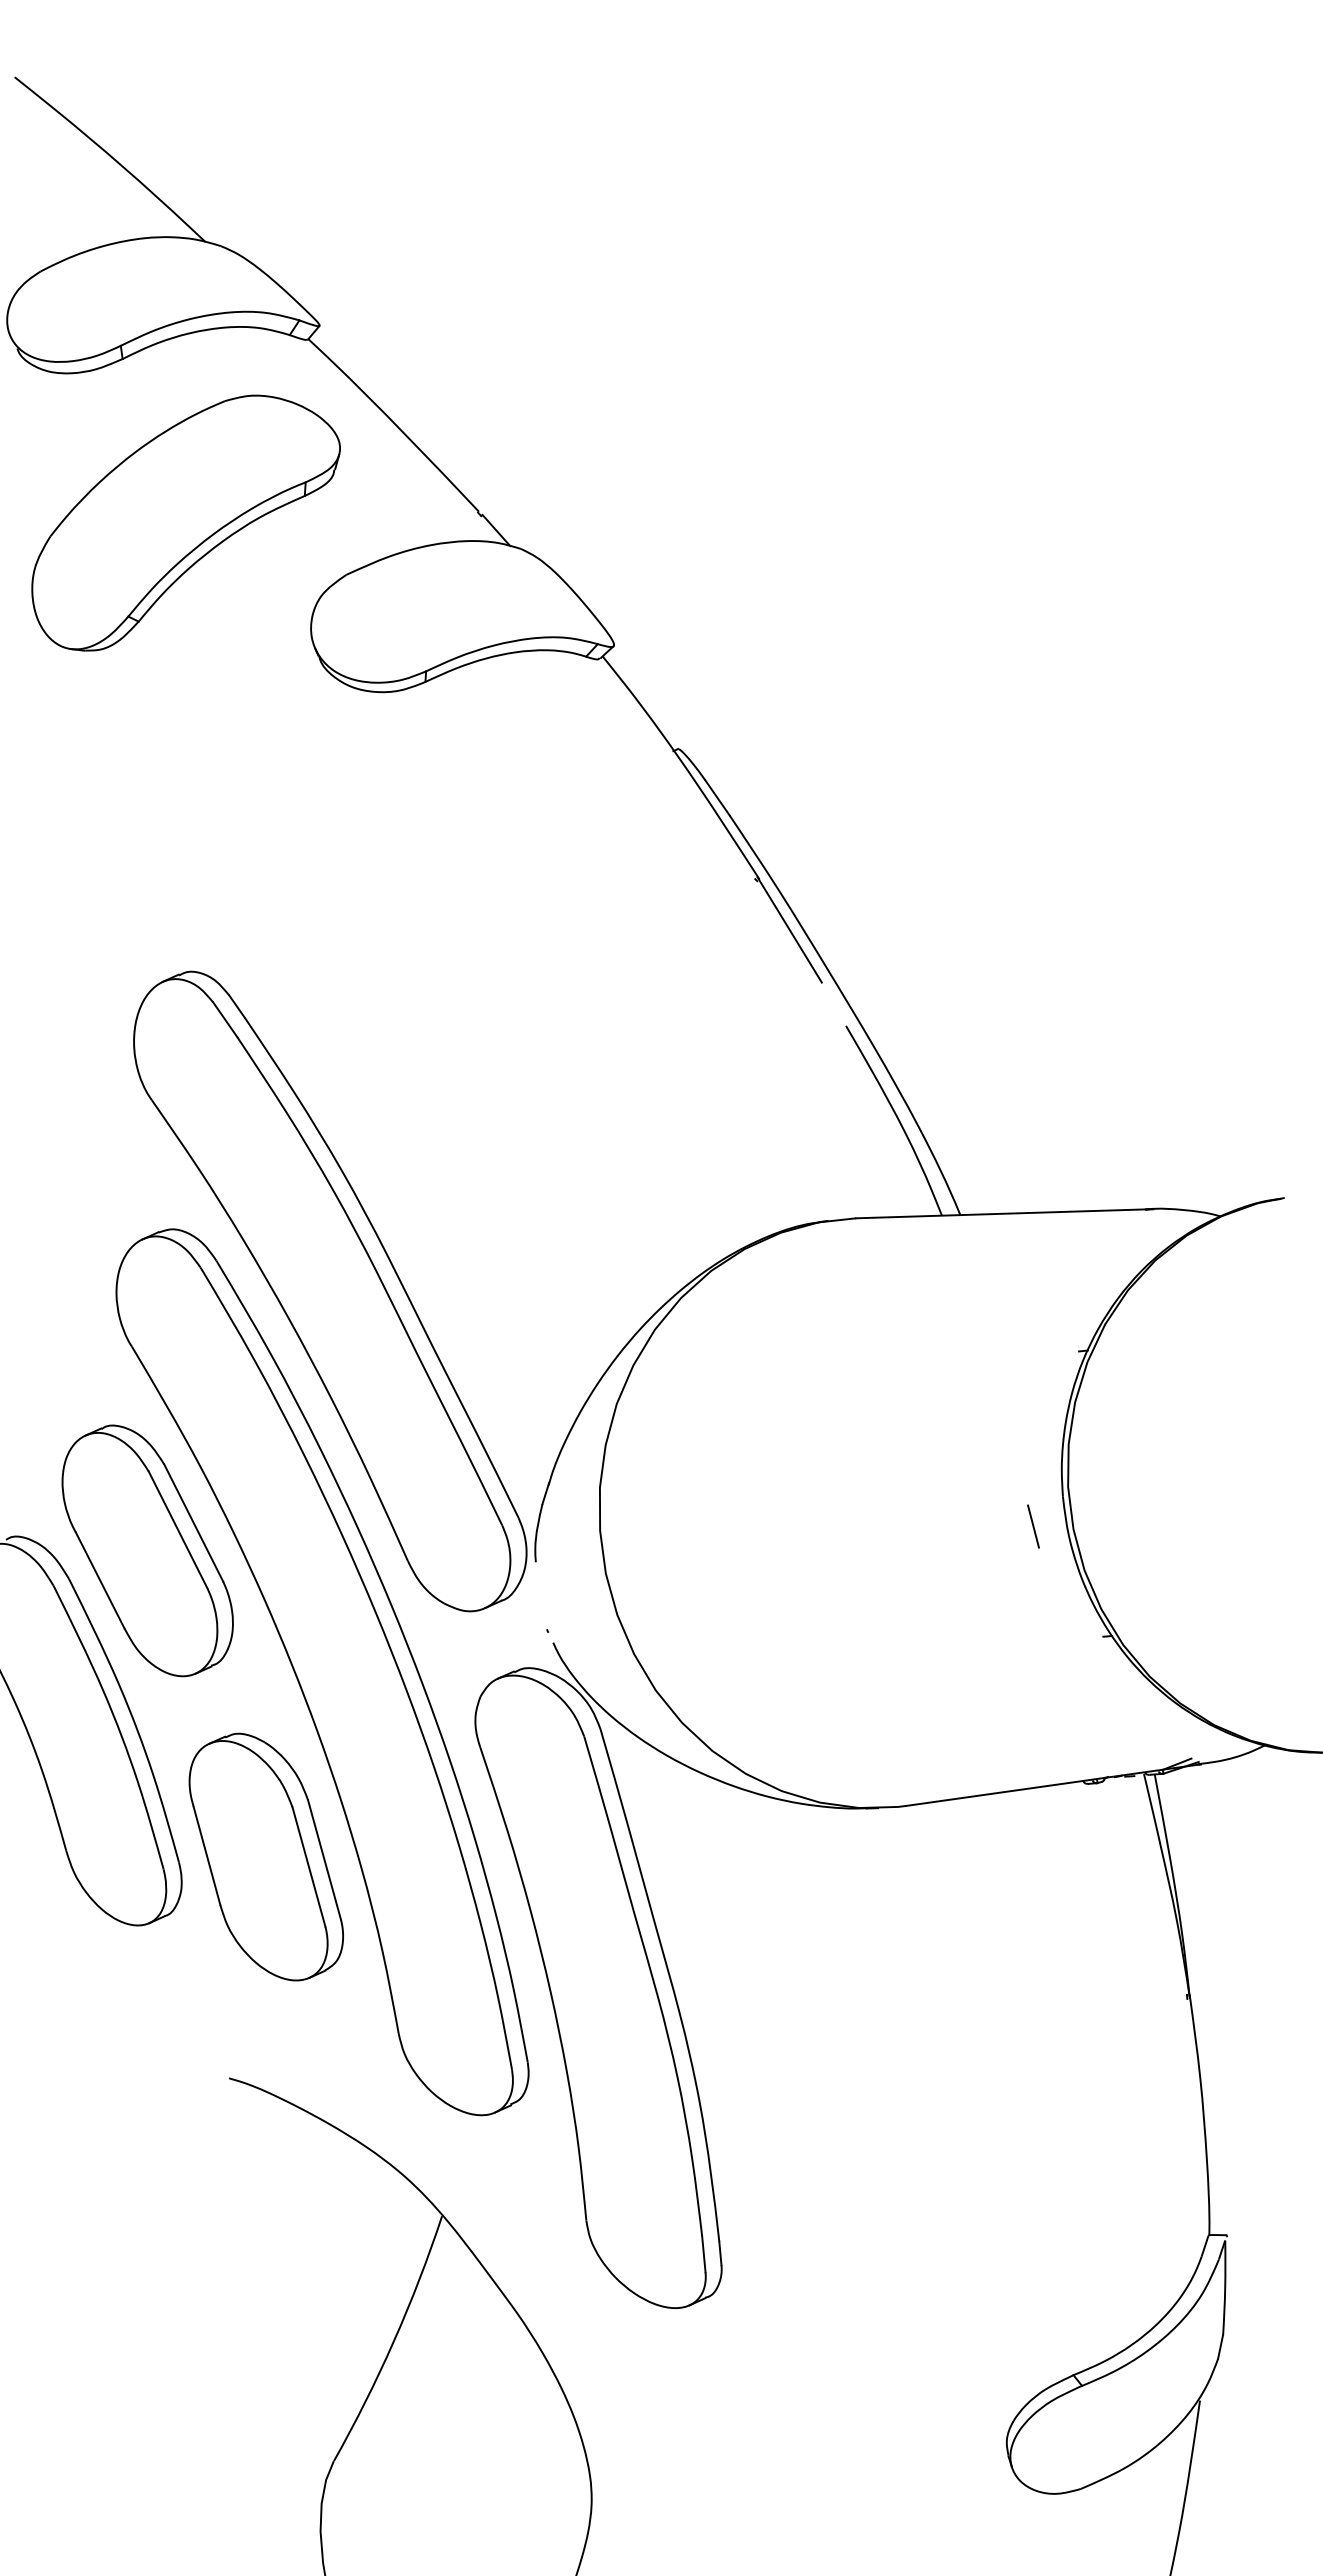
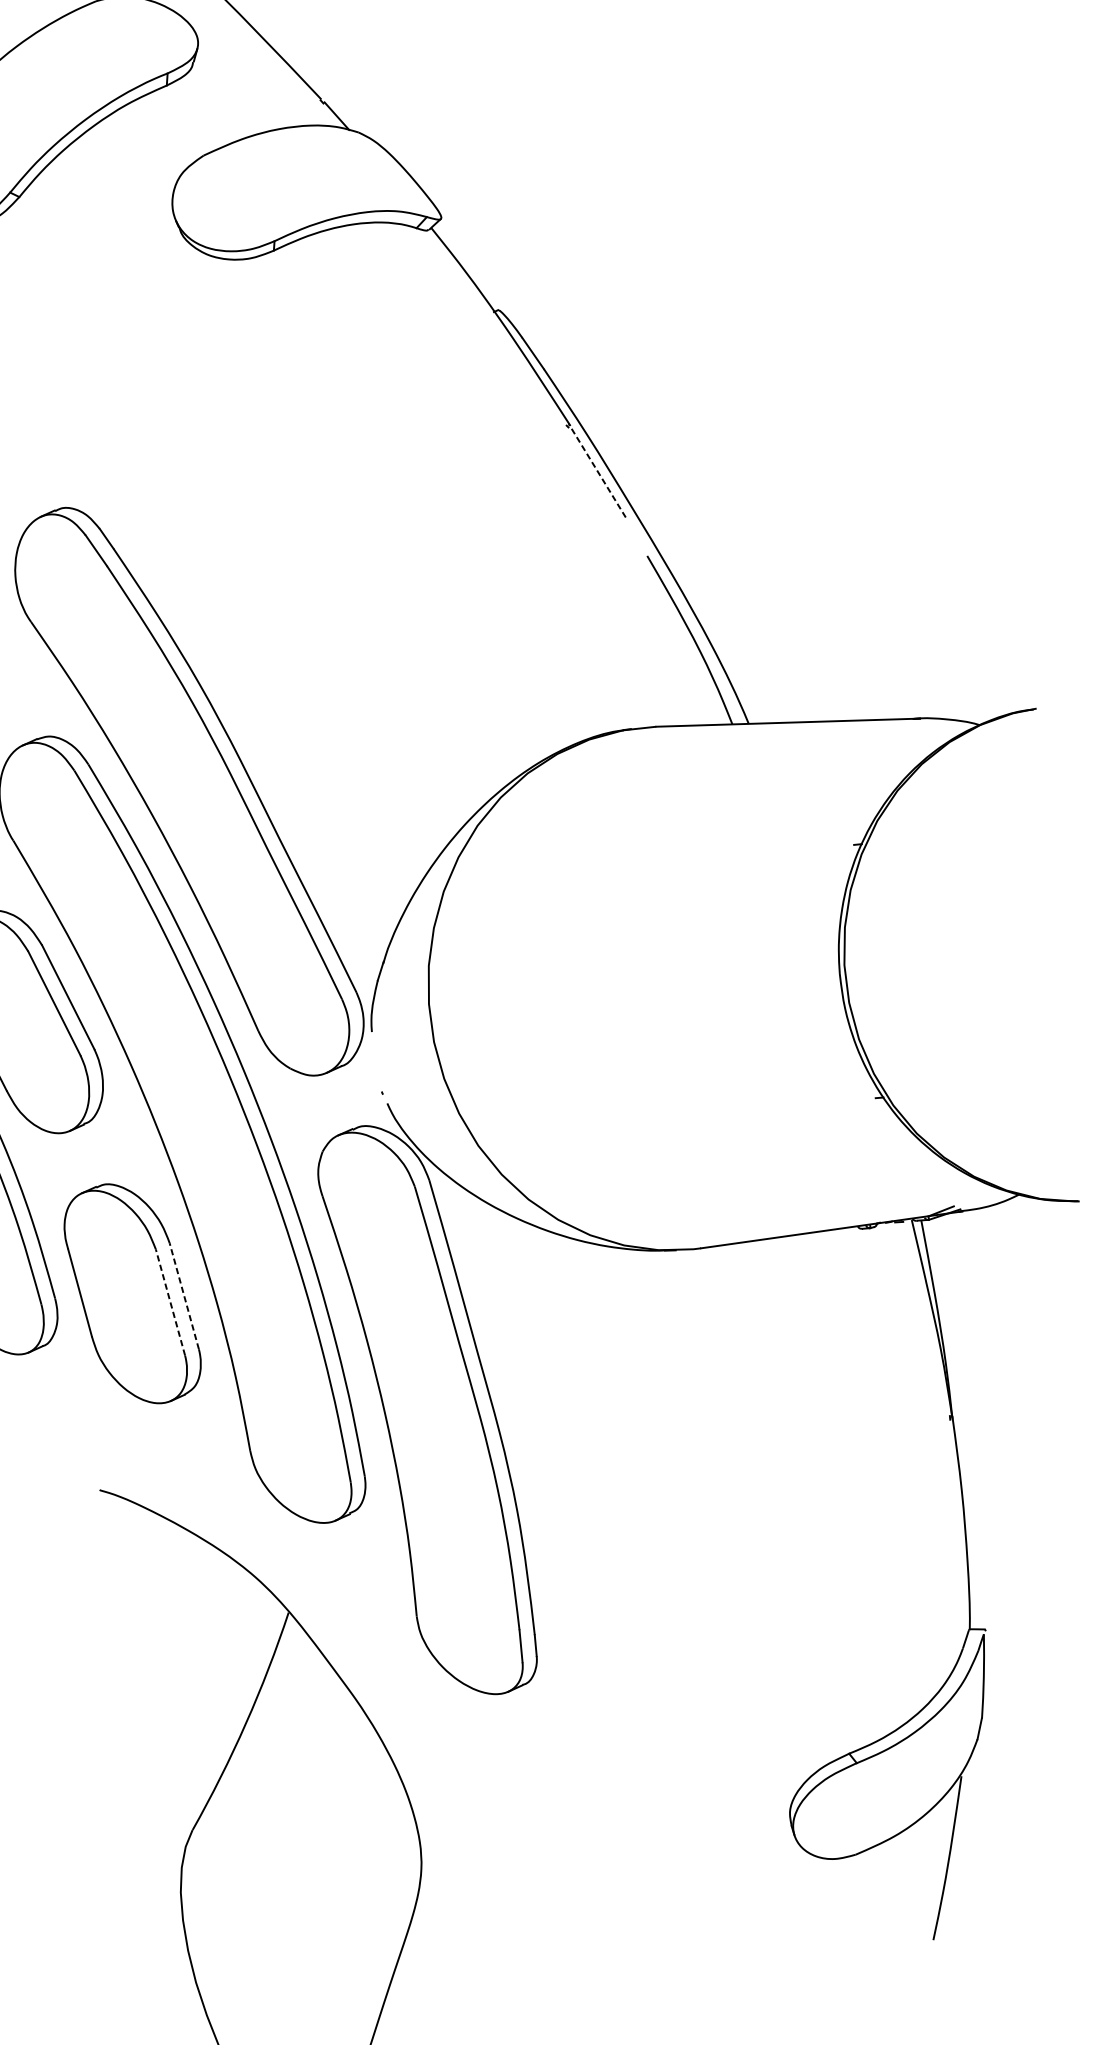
line: (789, 929) -> (597, 470), solid -> dashed
line: (1033, 1526) -> (813, 1000), removed
line: (324, 1859) -> (184, 1295), solid -> dashed
line: (308, 1866) -> (170, 1302), solid -> dashed

